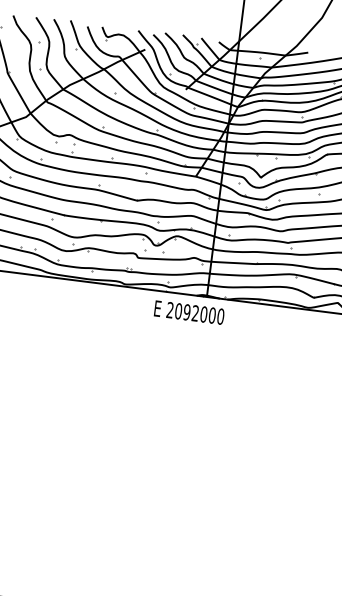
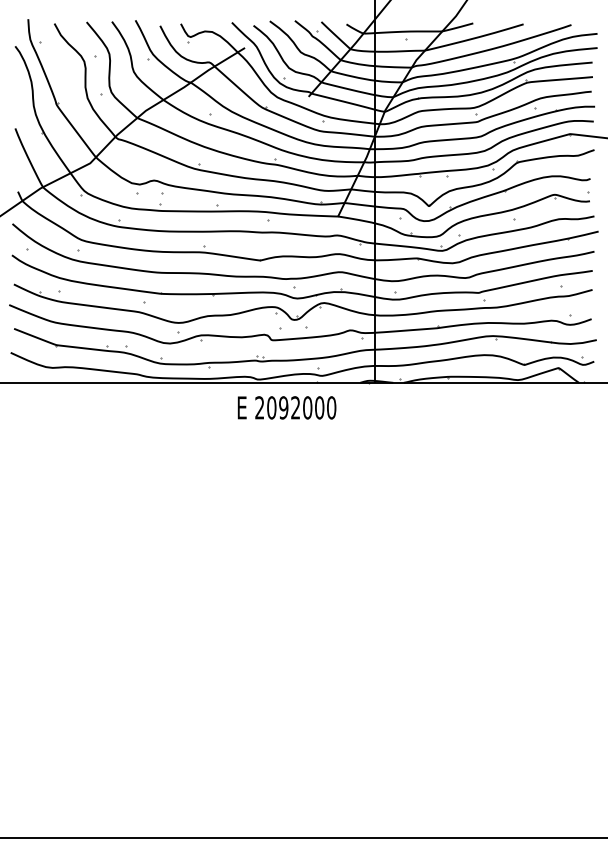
text: (189, 312) -> (286, 407), moved

